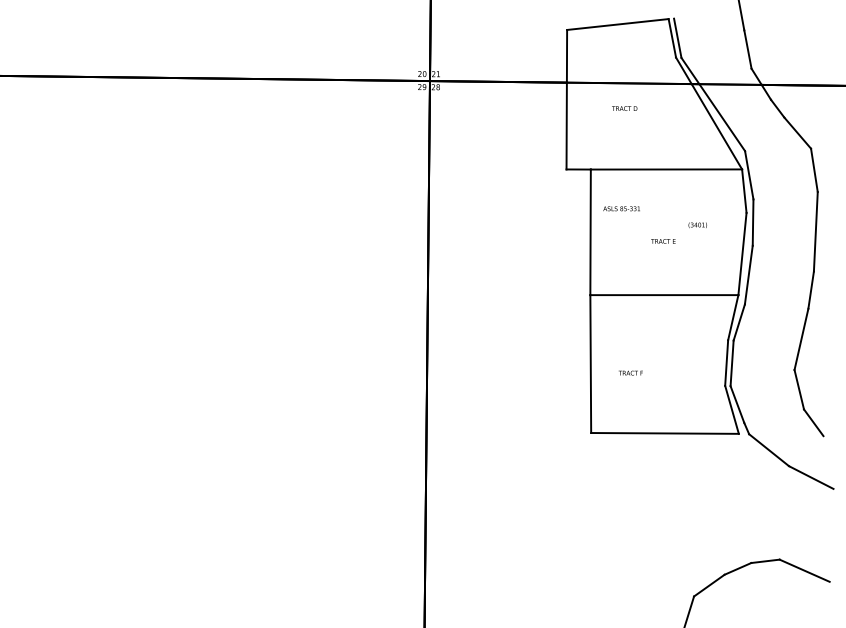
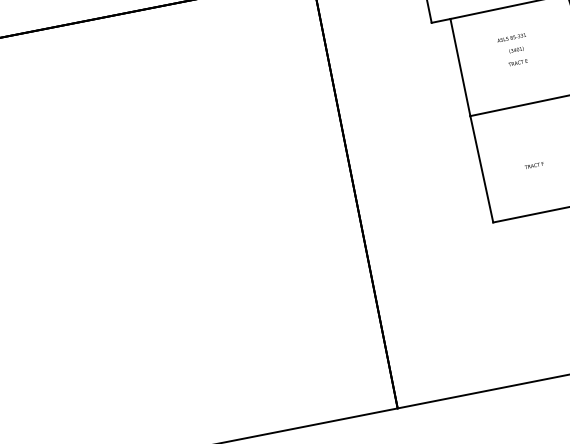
text: (621, 208) -> (511, 37), moved
text: (697, 225) -> (516, 50), moved
text: (630, 372) -> (533, 165), moved

